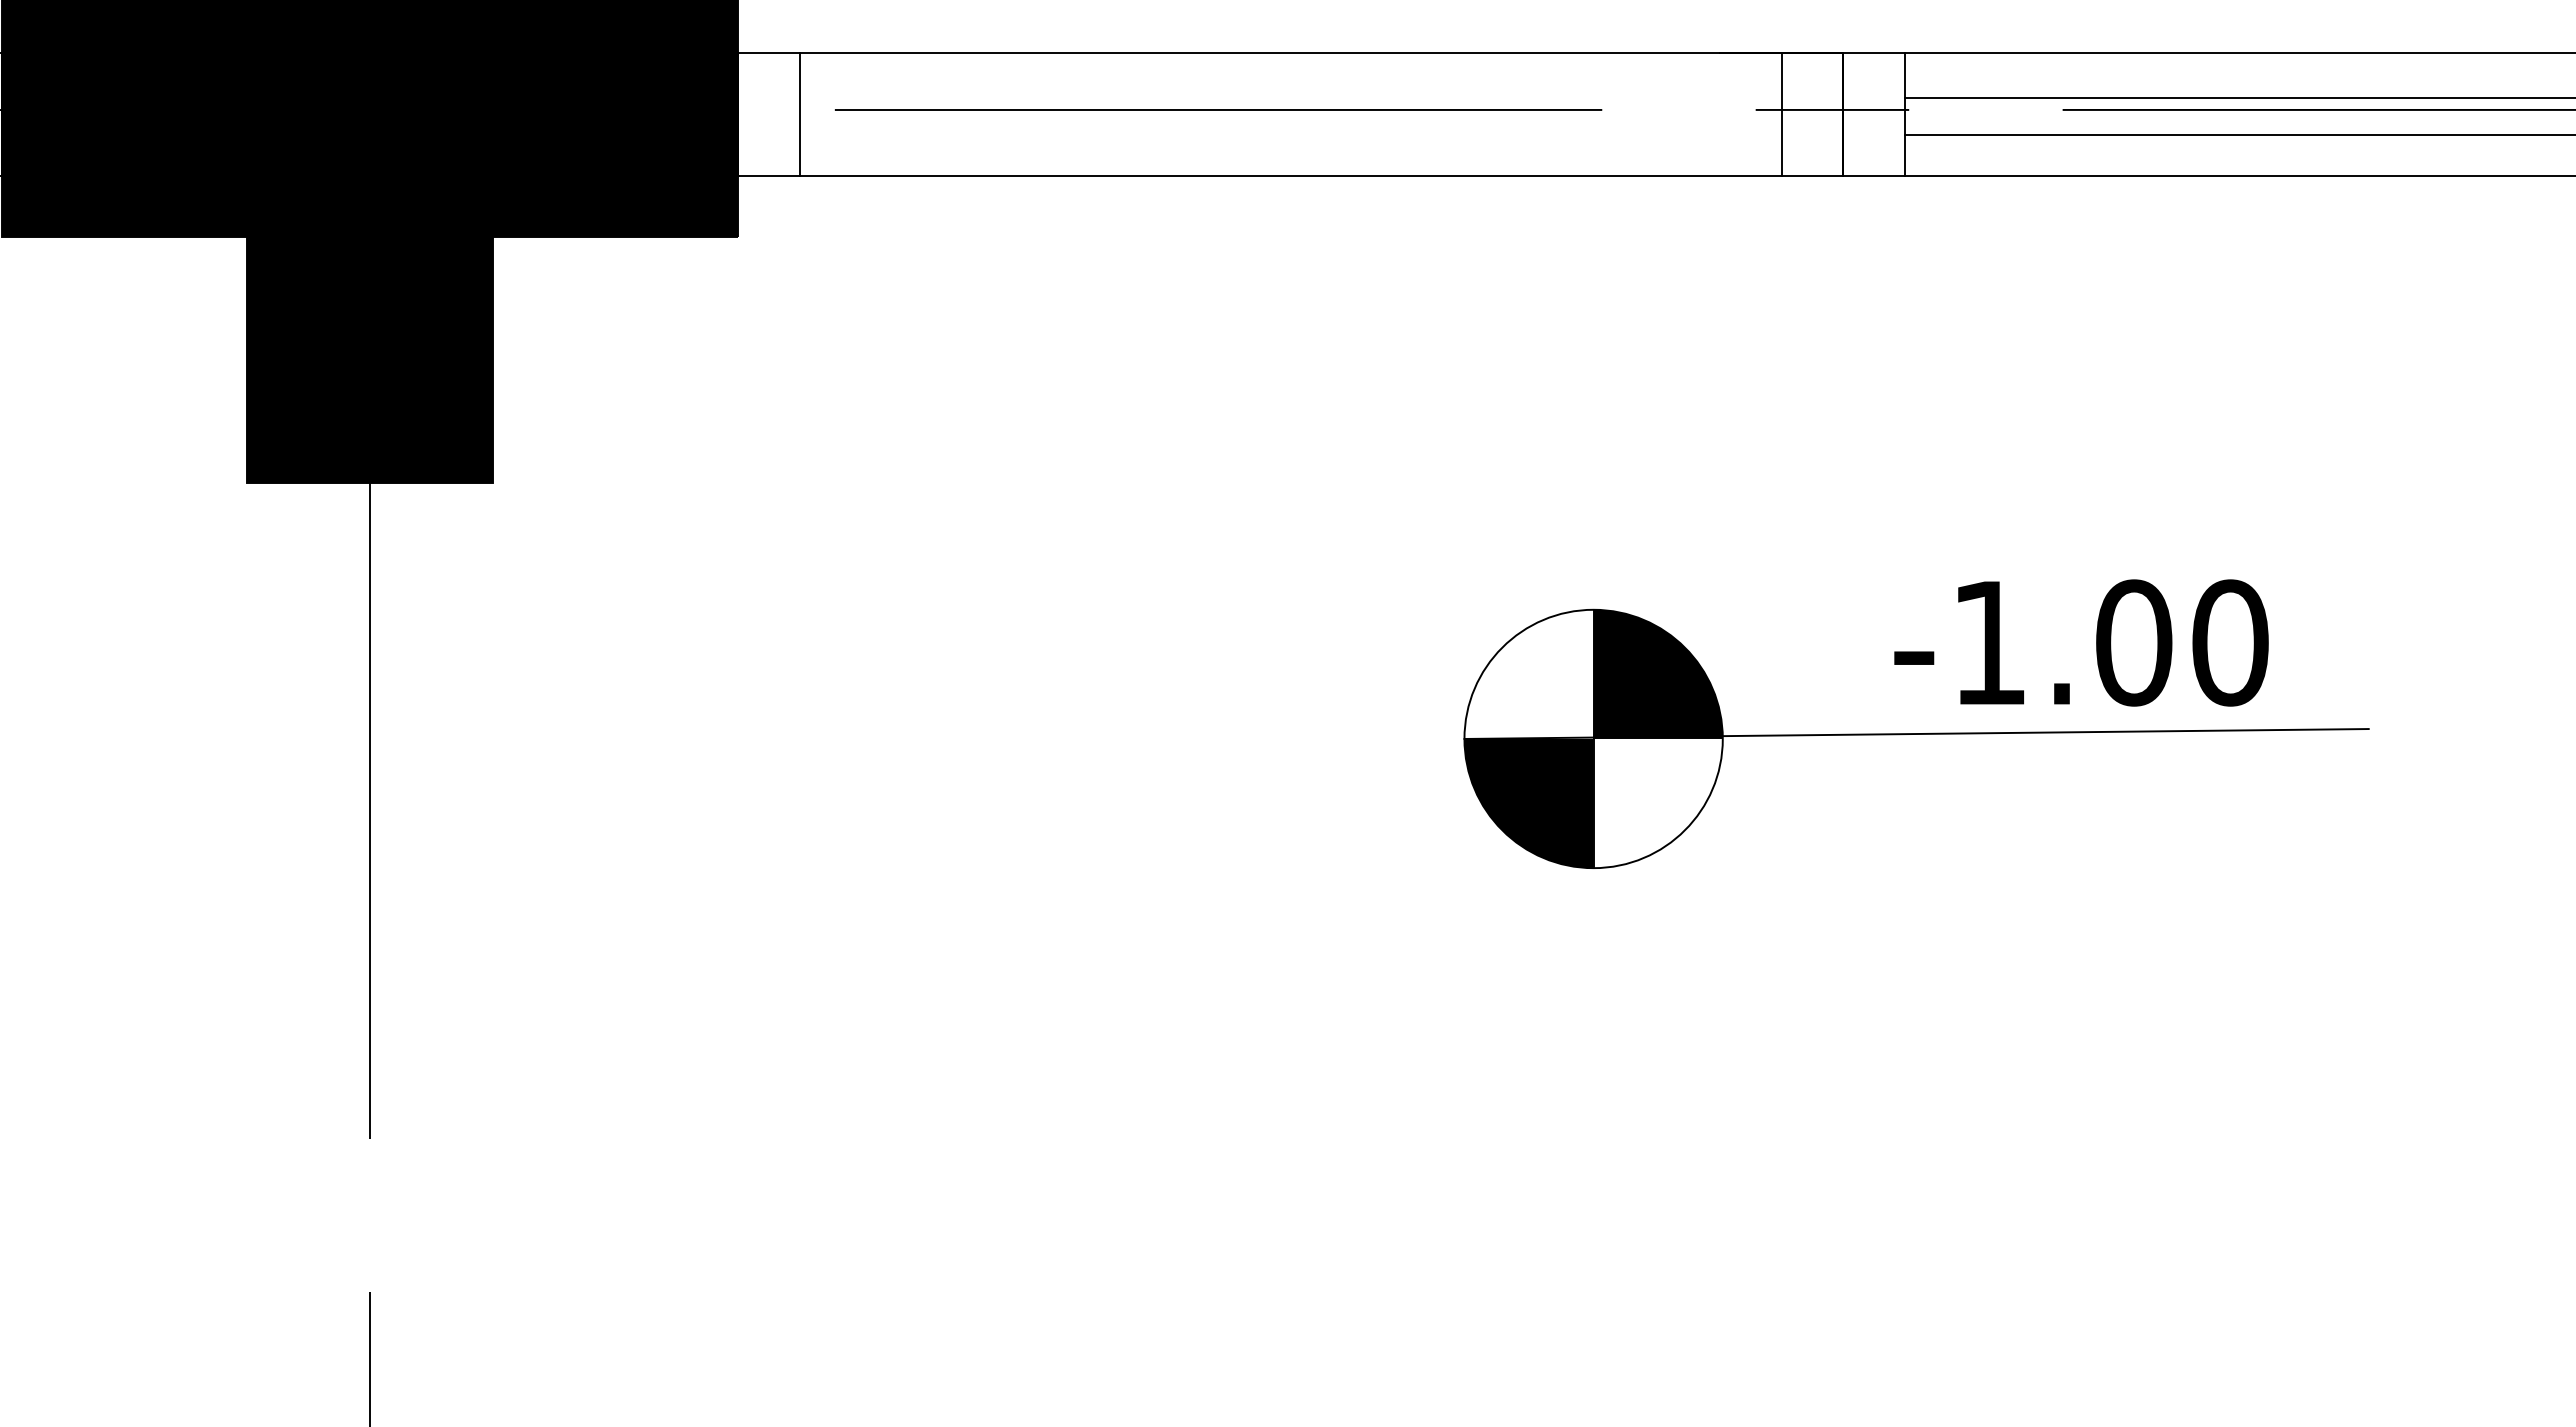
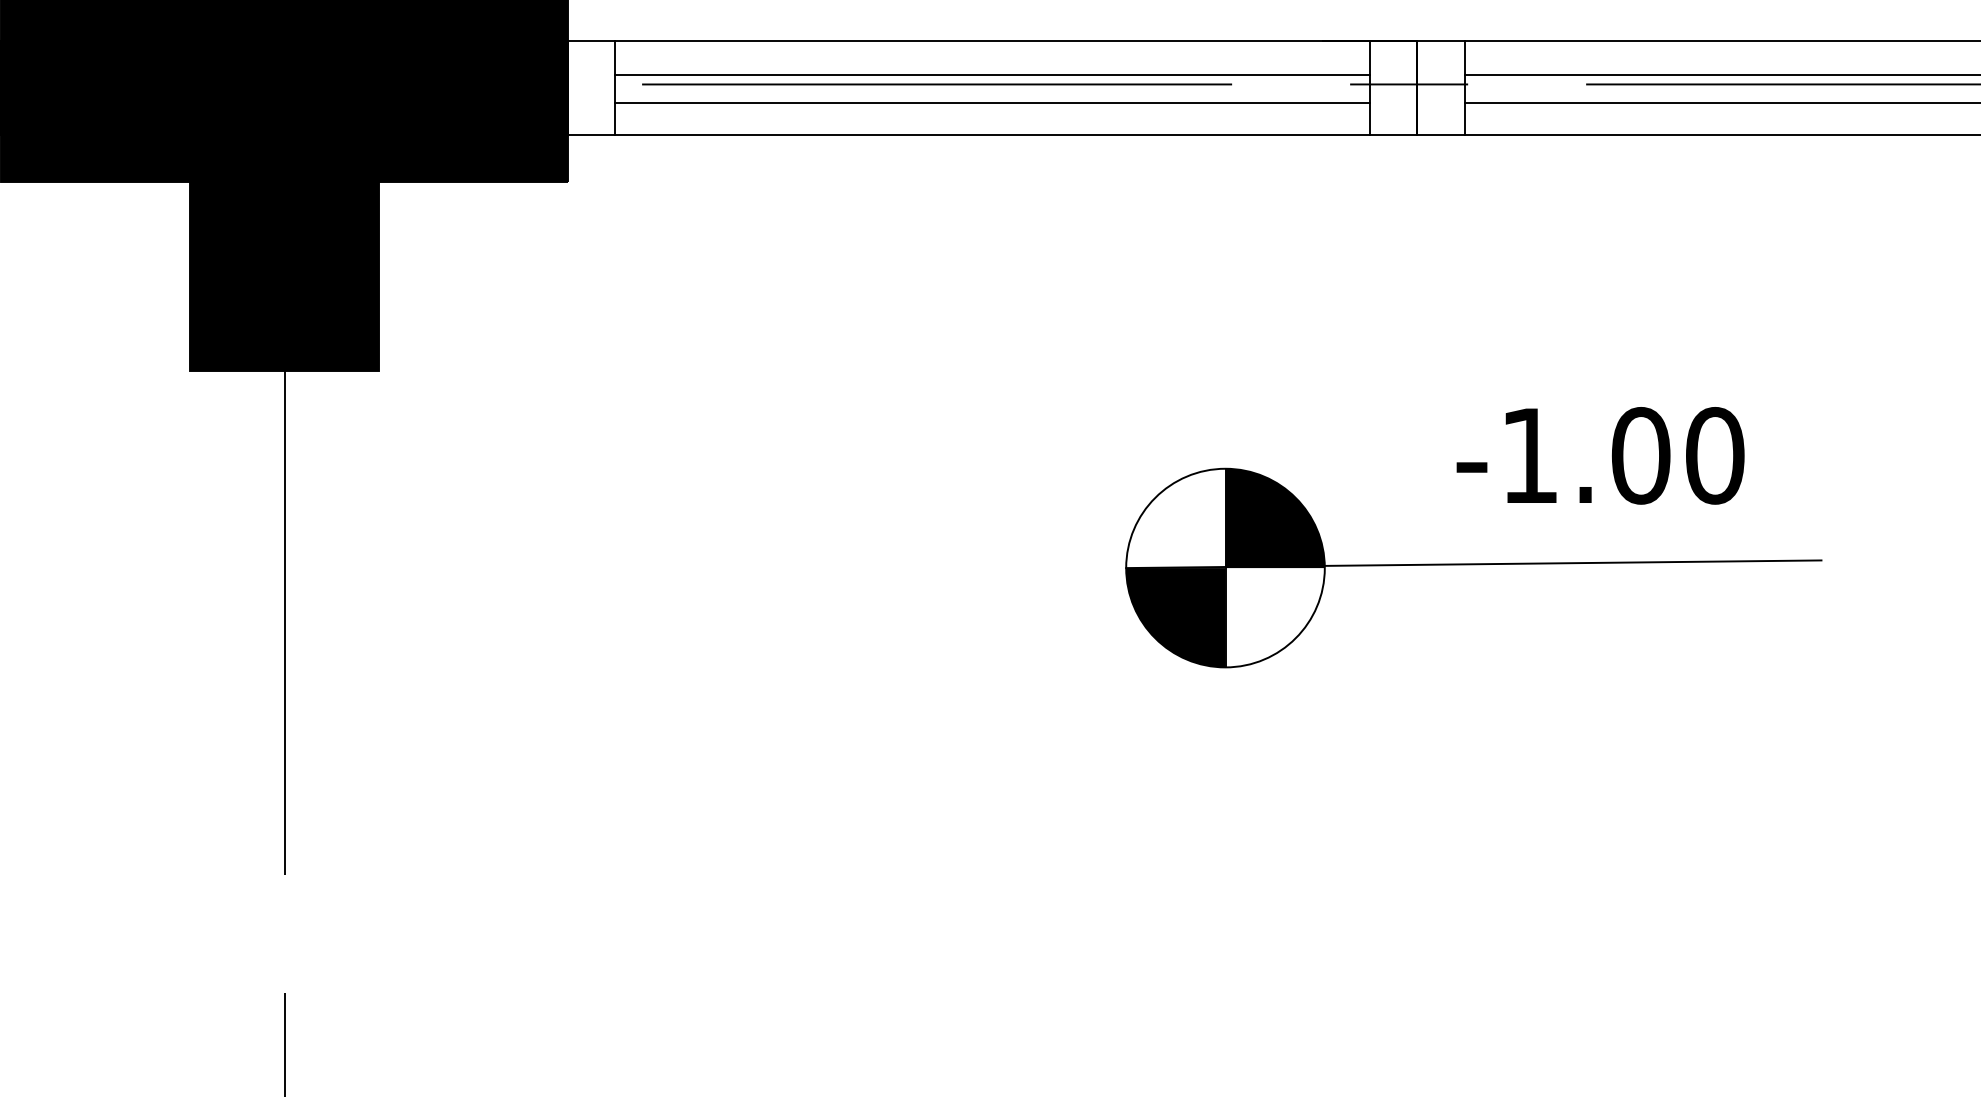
line: (1290, 97) -> (992, 74), added
line: (1290, 134) -> (992, 103), added
text: (2081, 642) -> (1600, 455), moved

